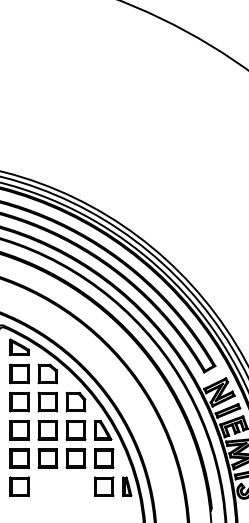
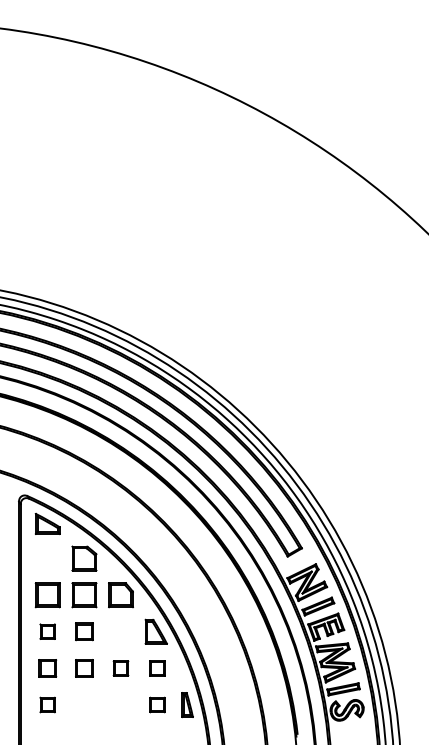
part: (19, 373) -> (47, 558), removed
part: (19, 430) -> (47, 631), size x0.6
part: (47, 430) -> (84, 631), size x0.7
part: (75, 430) -> (120, 631), removed
part: (19, 458) -> (47, 668), size x0.7
part: (47, 458) -> (84, 668), size x0.7
part: (75, 458) -> (120, 668), size x0.6
part: (104, 458) -> (157, 668), size x0.6
part: (19, 486) -> (47, 704), size x0.6
part: (104, 486) -> (157, 704), size x0.6

